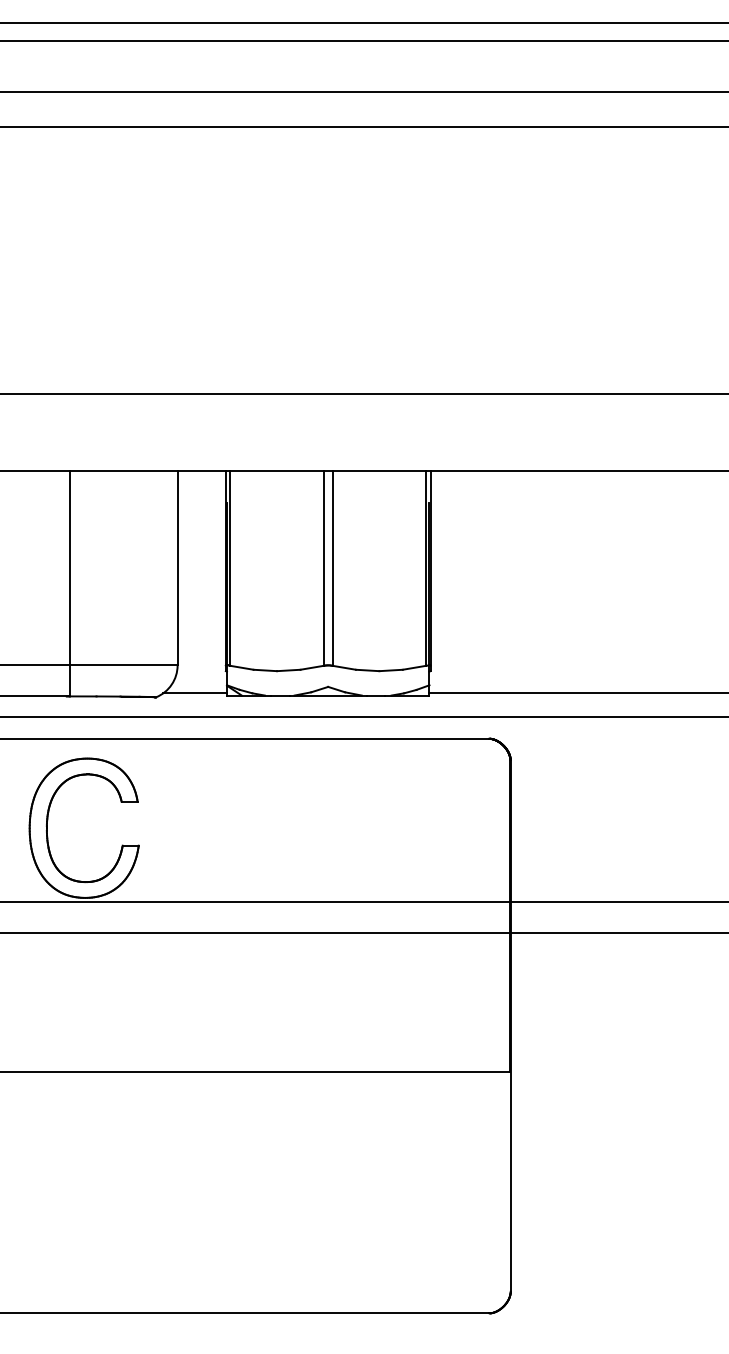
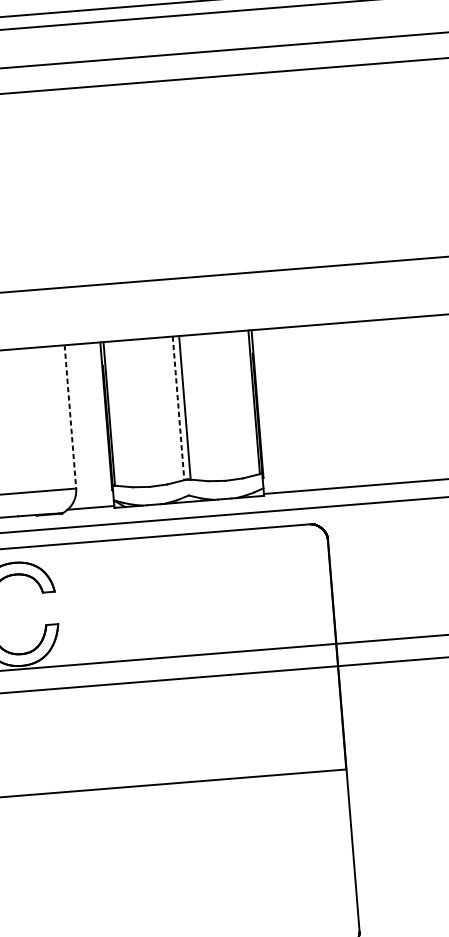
line: (177, 568) -> (70, 416), solid -> dashed
line: (323, 569) -> (178, 409), solid -> dashed

